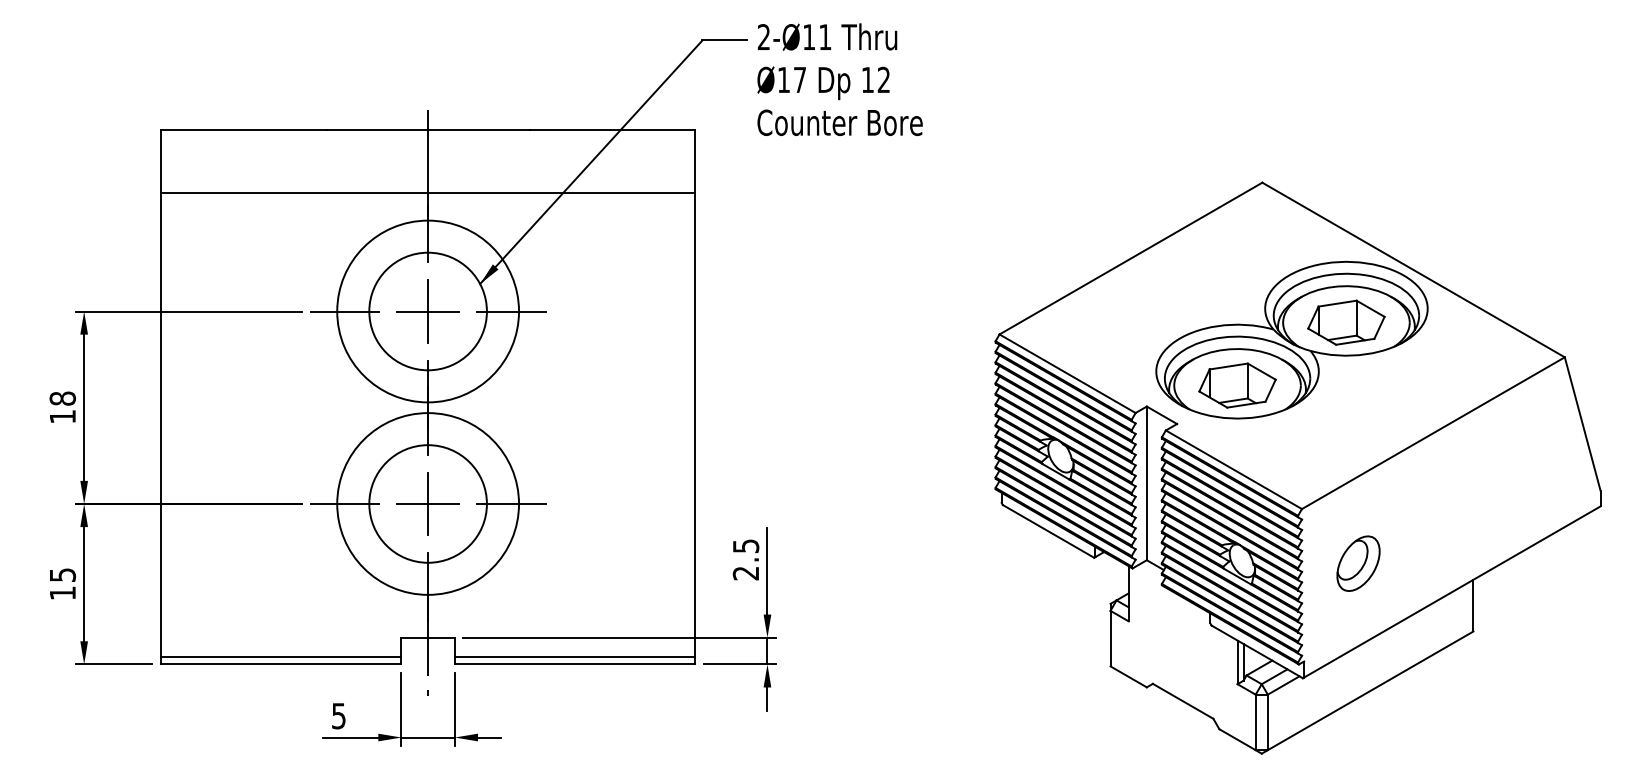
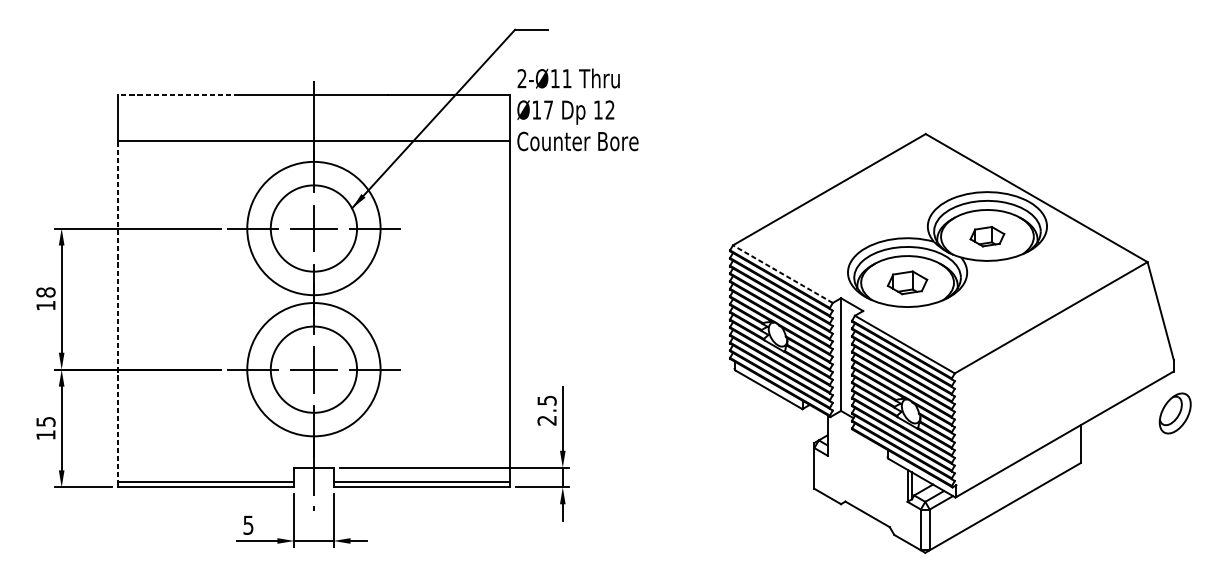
text: (839, 79) -> (577, 109), moved
line: (243, 129) -> (178, 95), solid -> dashed
part: (1346, 322) -> (987, 236), size x0.6
line: (1067, 373) -> (782, 273), solid -> dashed
part: (1237, 385) -> (907, 282), size x0.7
line: (160, 425) -> (117, 312), solid -> dashed
part: (1358, 563) -> (1175, 413), moved

